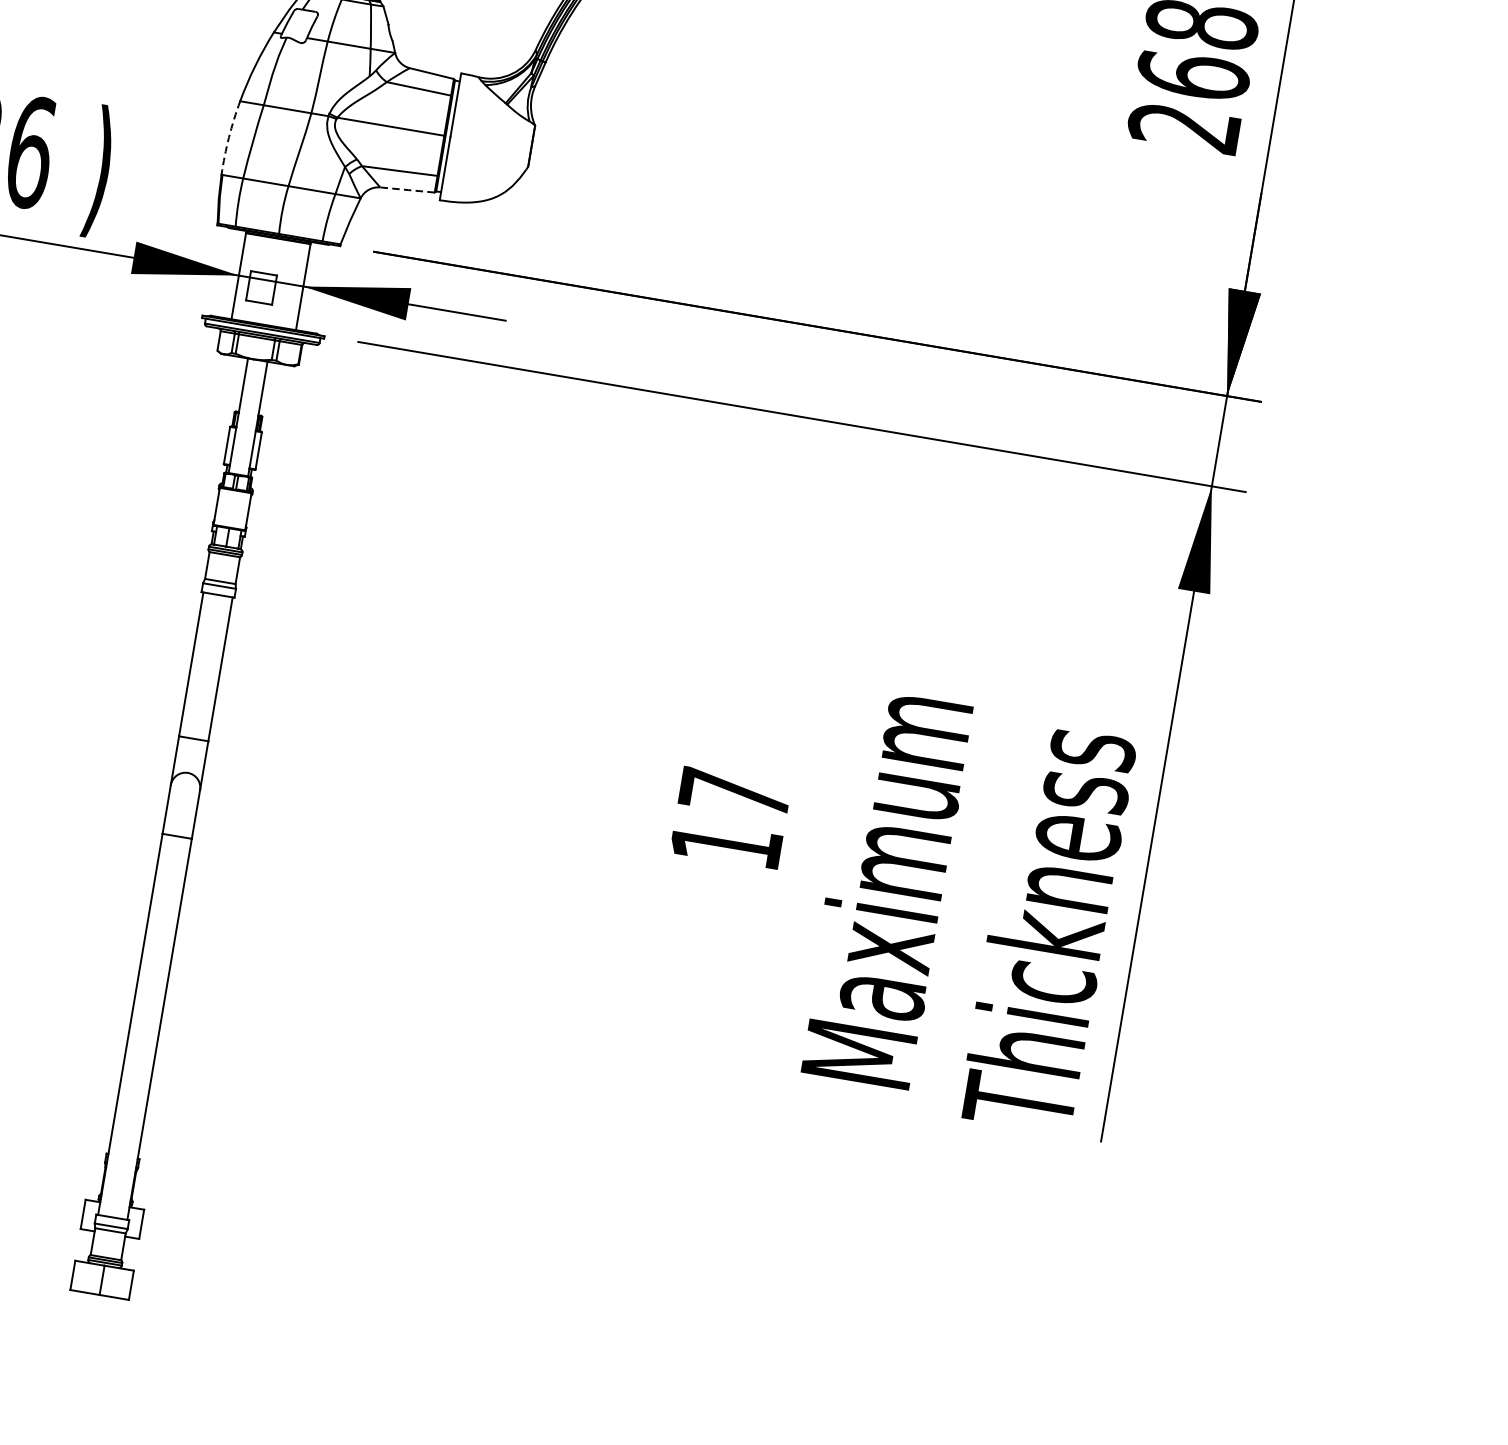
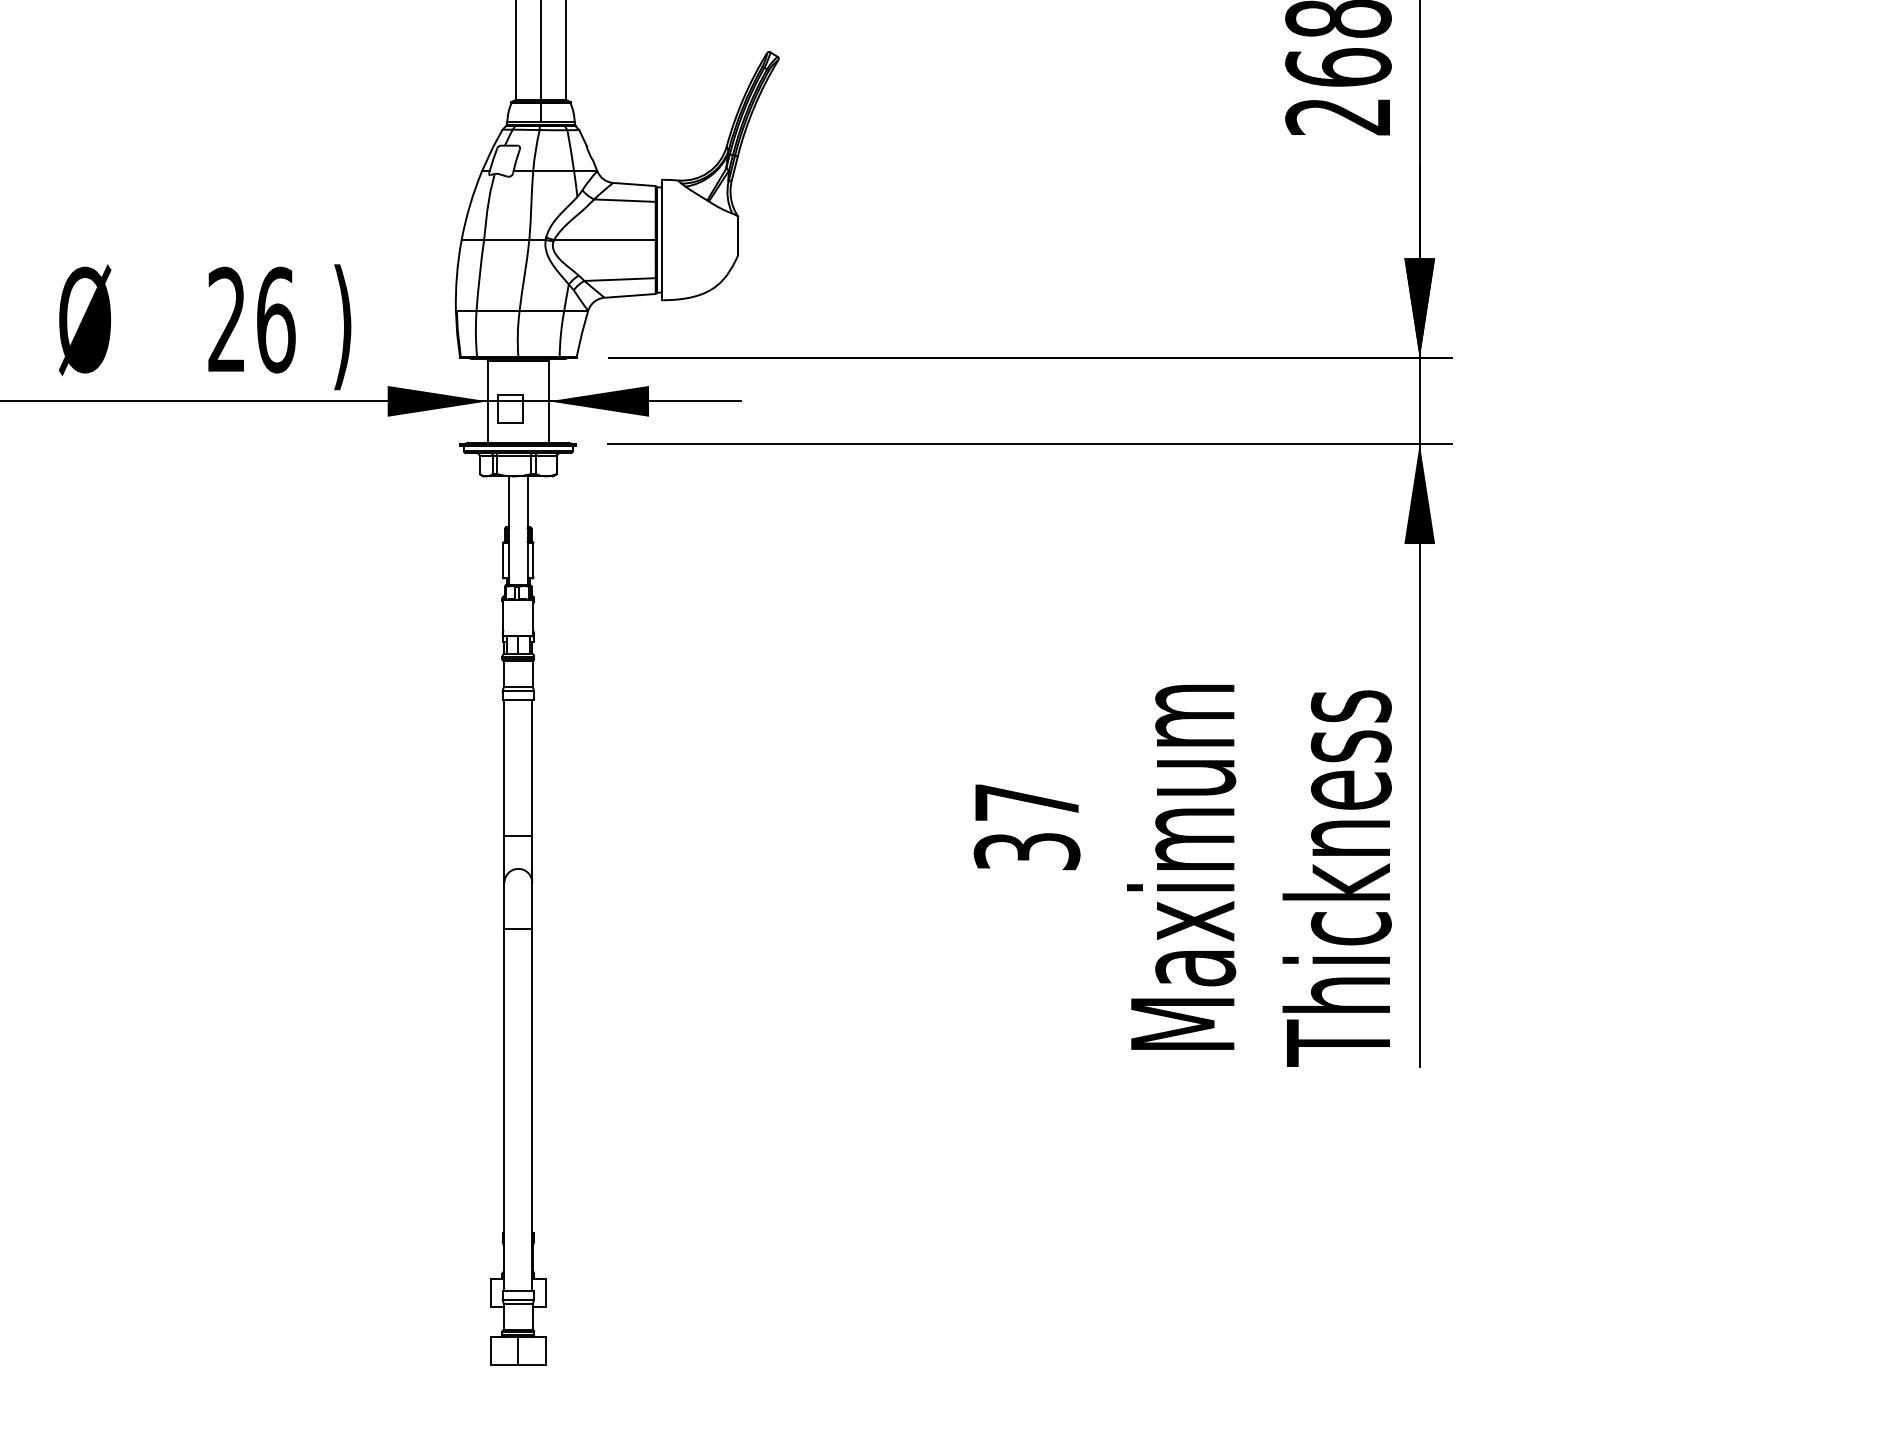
arc: (228, 137) -> (456, 275), dashed -> solid
line: (407, 189) -> (630, 295), dashed -> solid
text: (725, 845) -> (1026, 851), 17 -> 37

